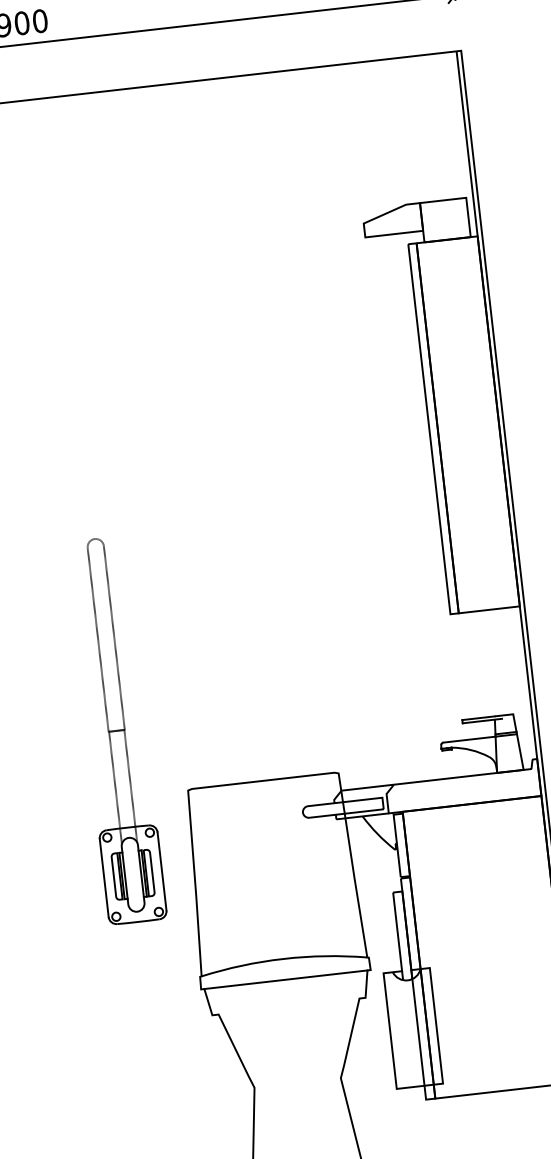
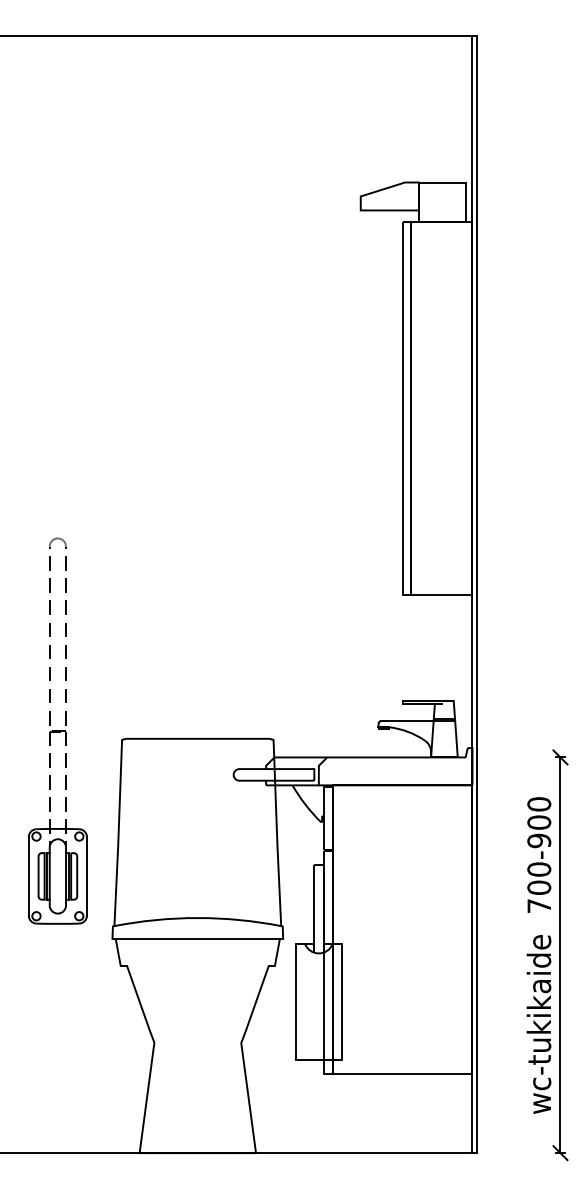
part: (116, 729) -> (57, 730), moved

